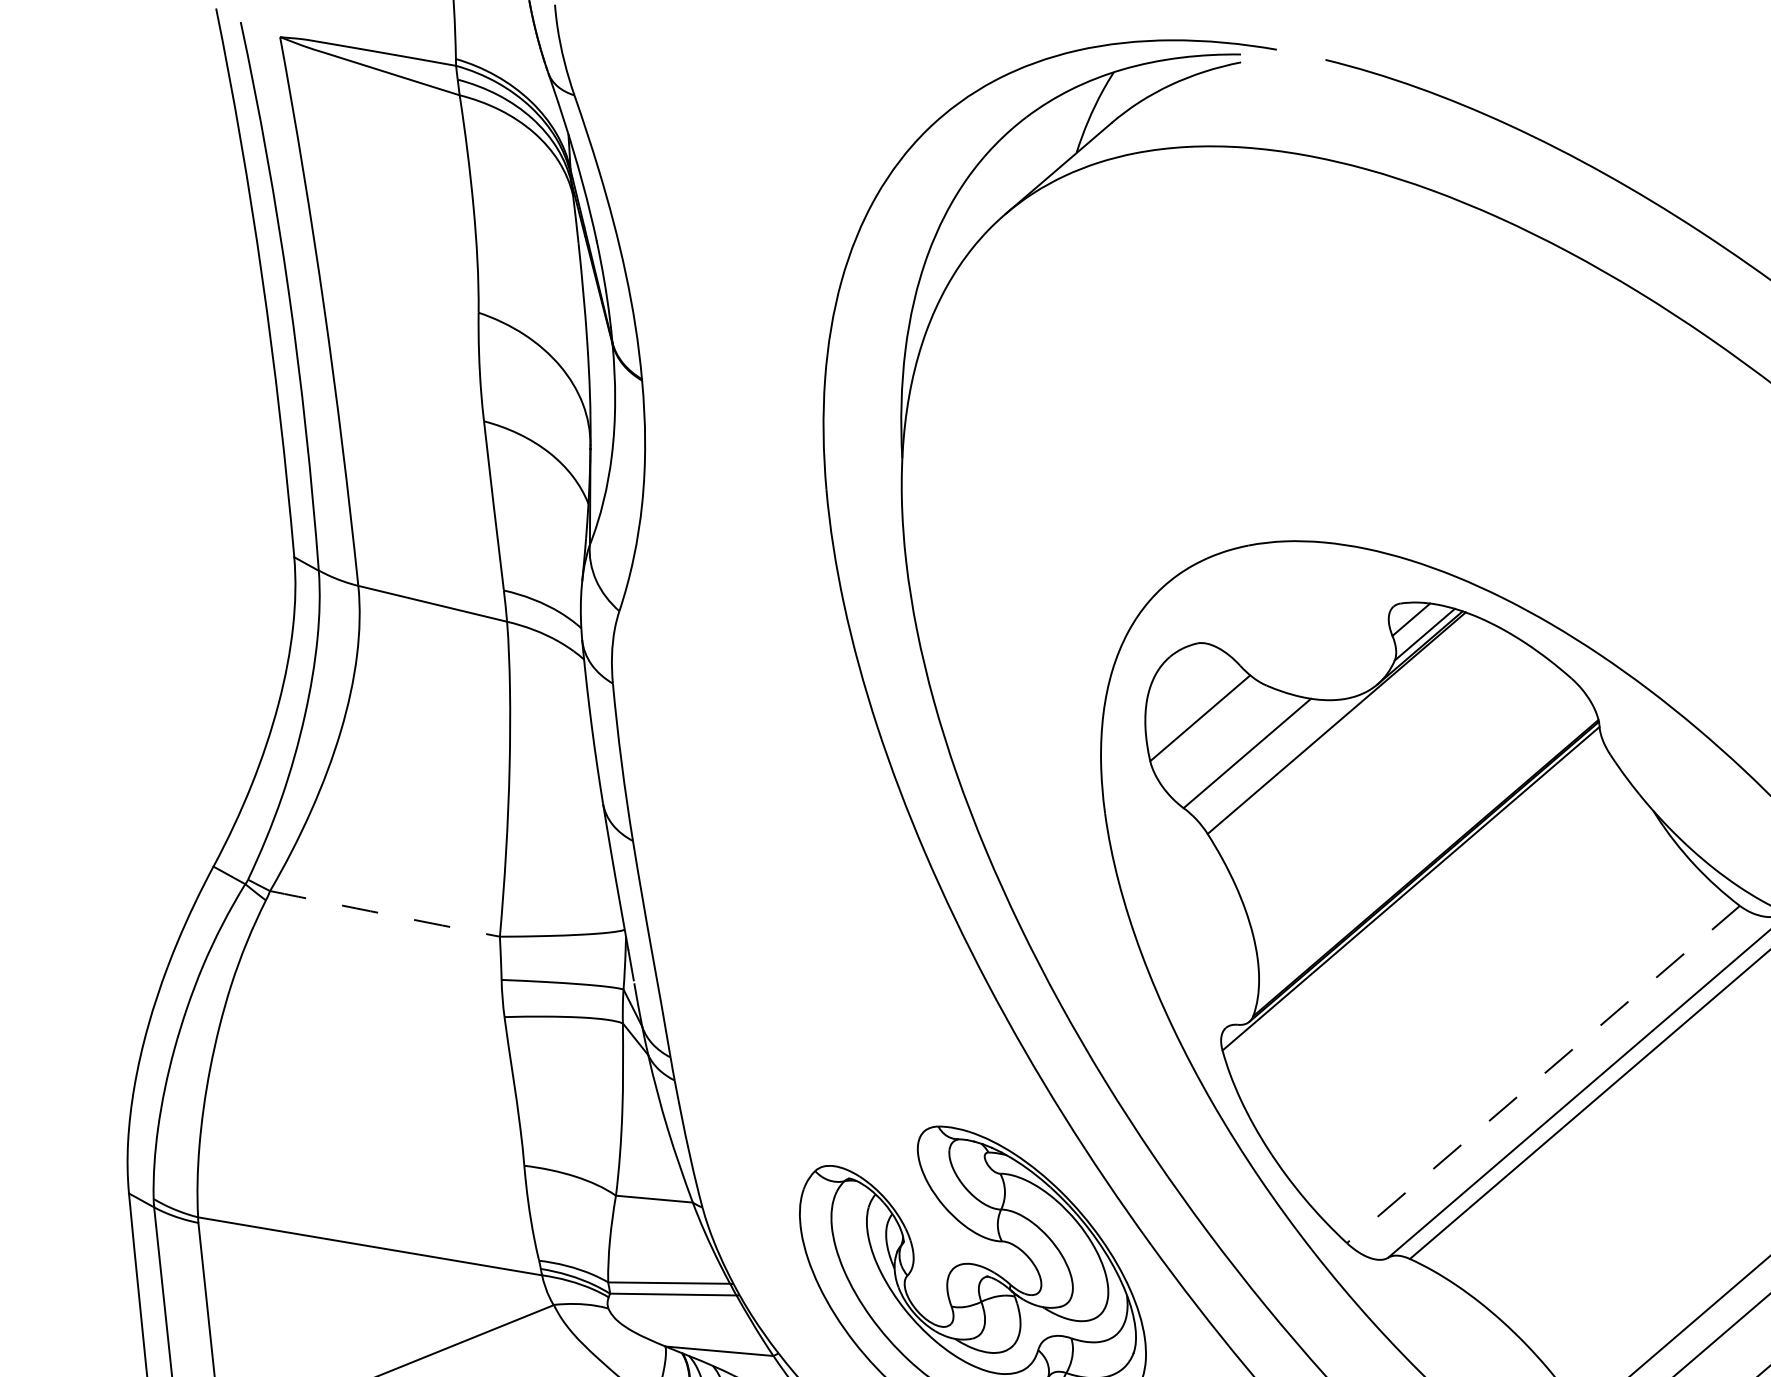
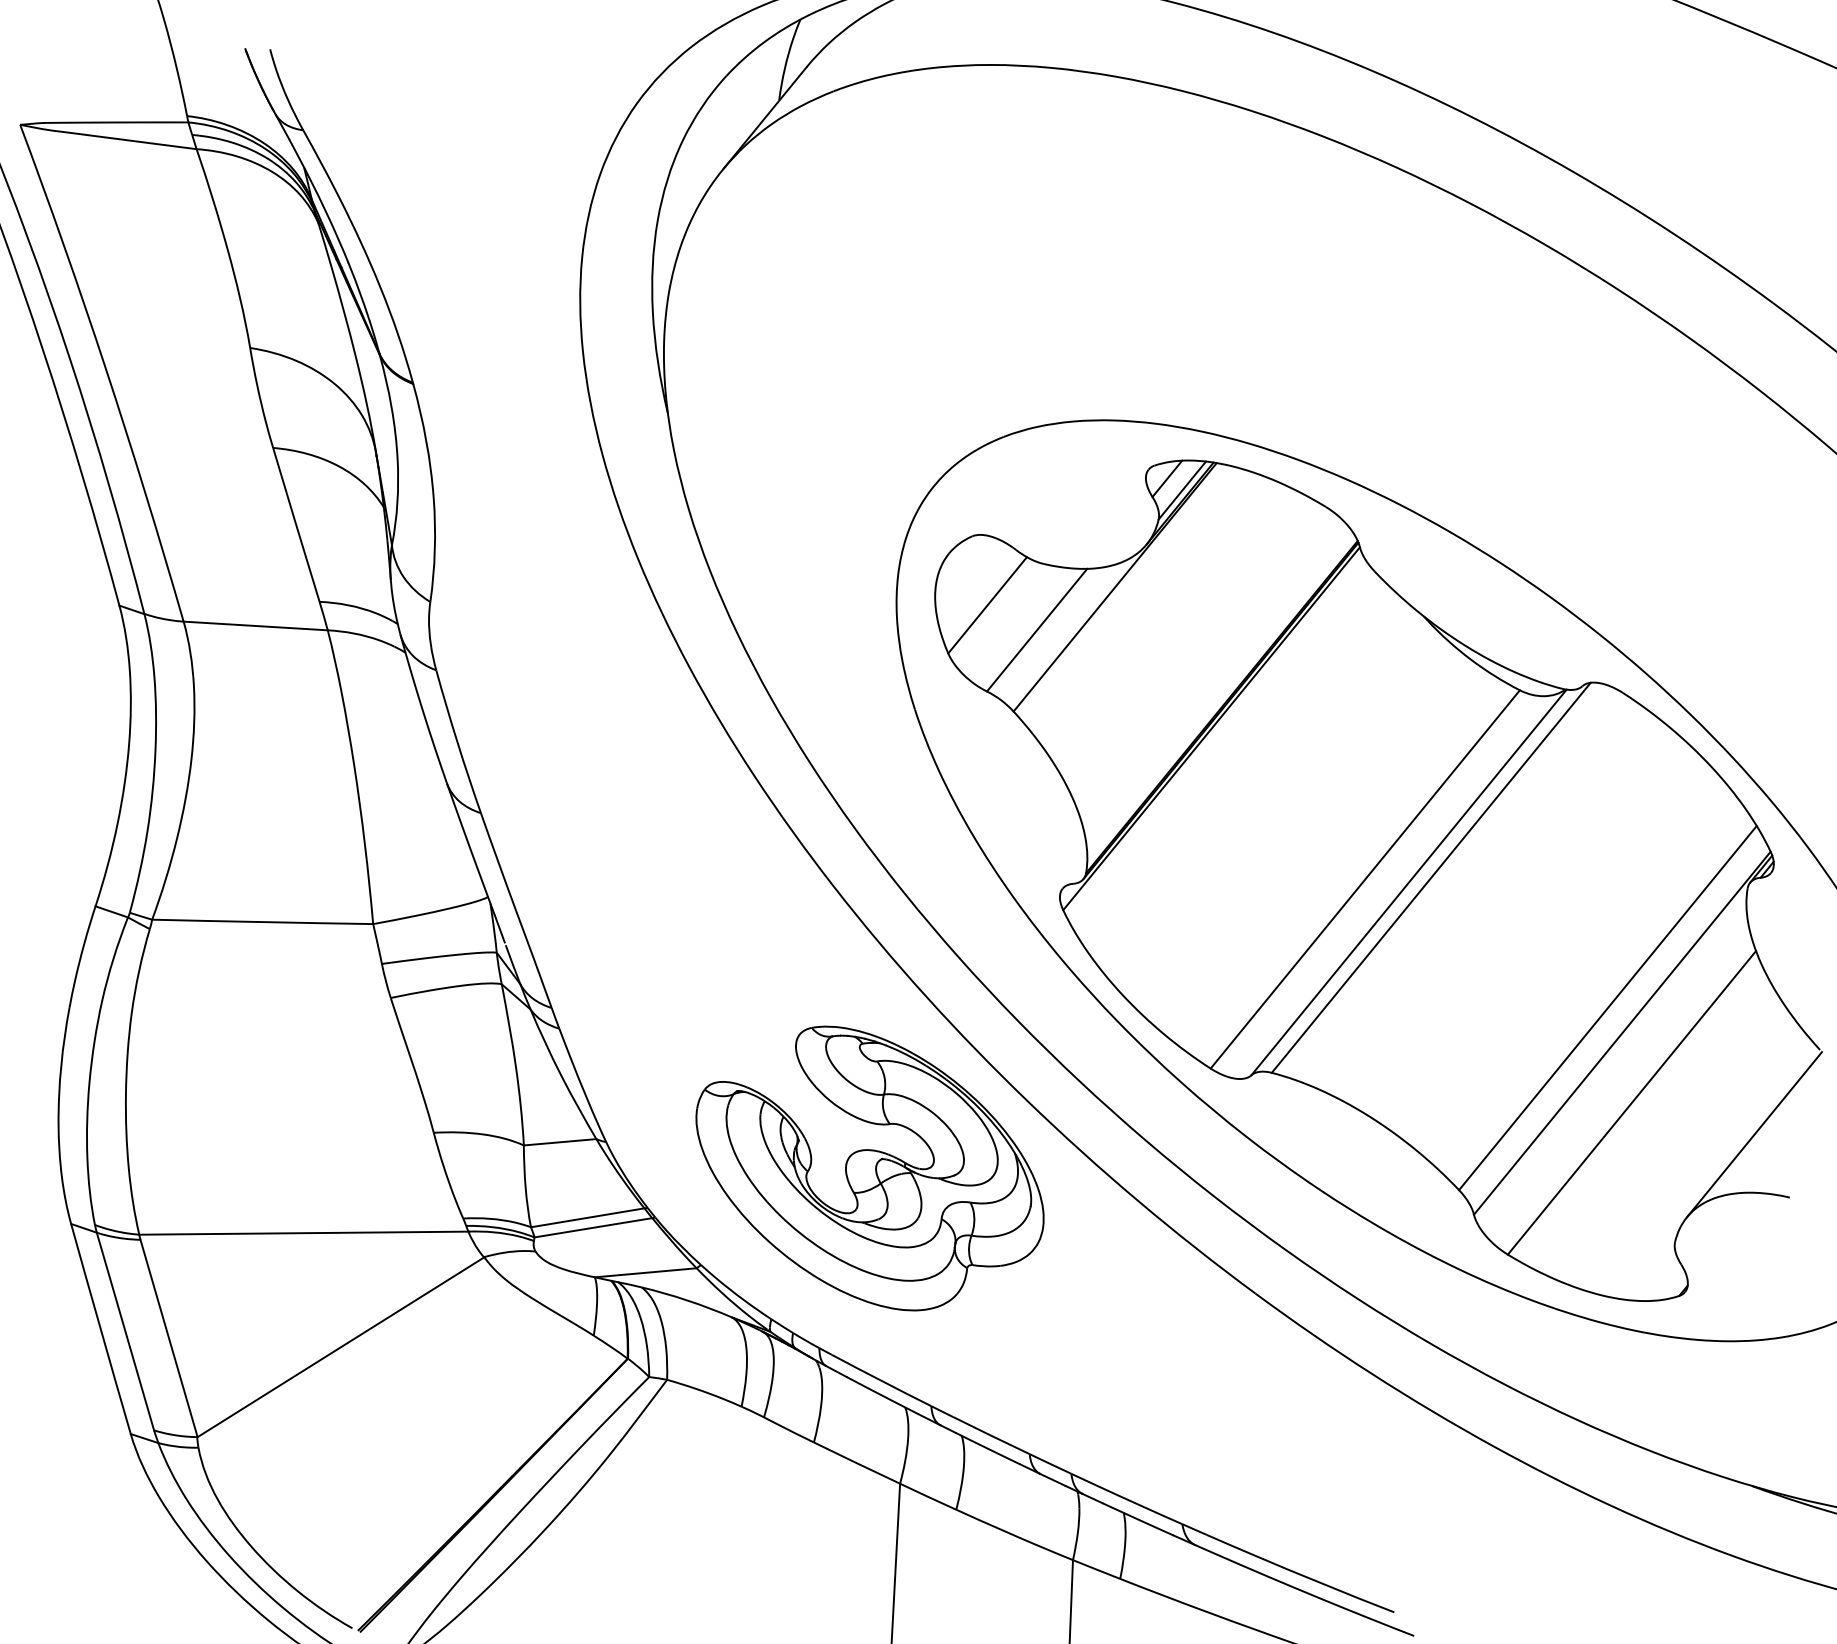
arc: (384, 914) -> (262, 922), dashed -> solid
line: (1542, 1074) -> (1364, 879), dashed -> solid

